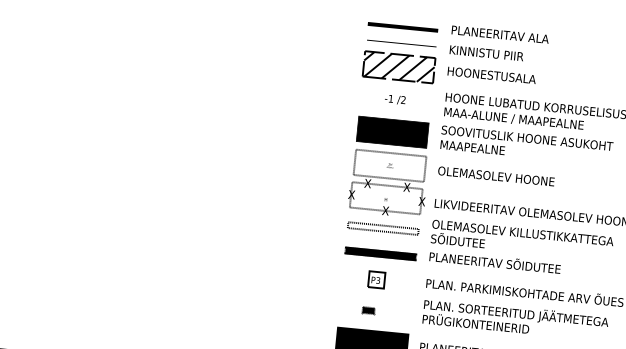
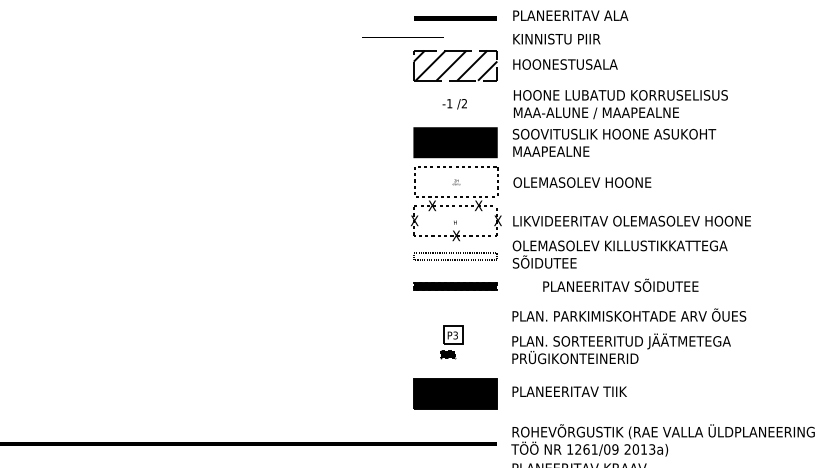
line: (401, 43) -> (402, 37), moved
text: (494, 261) -> (620, 284), moved
part: (376, 279) -> (453, 334), moved

